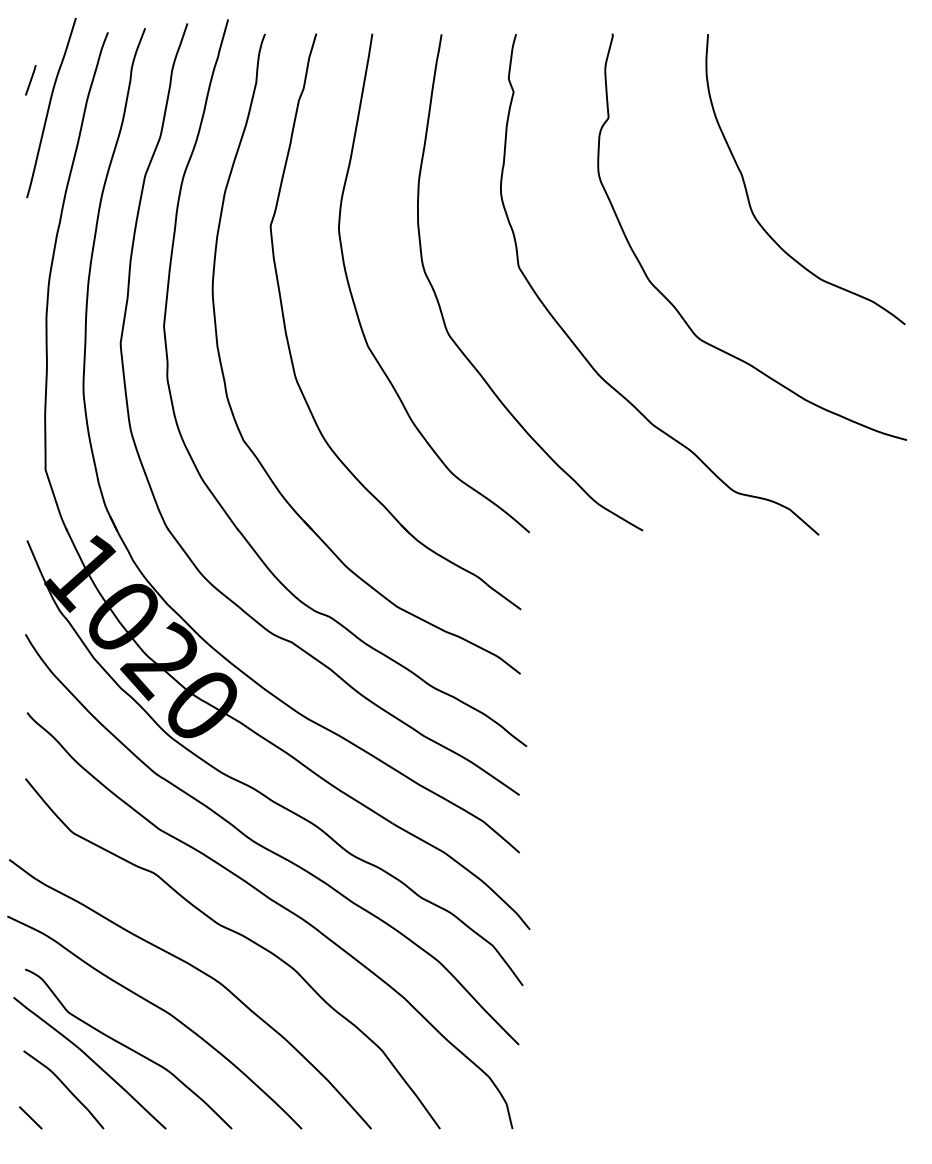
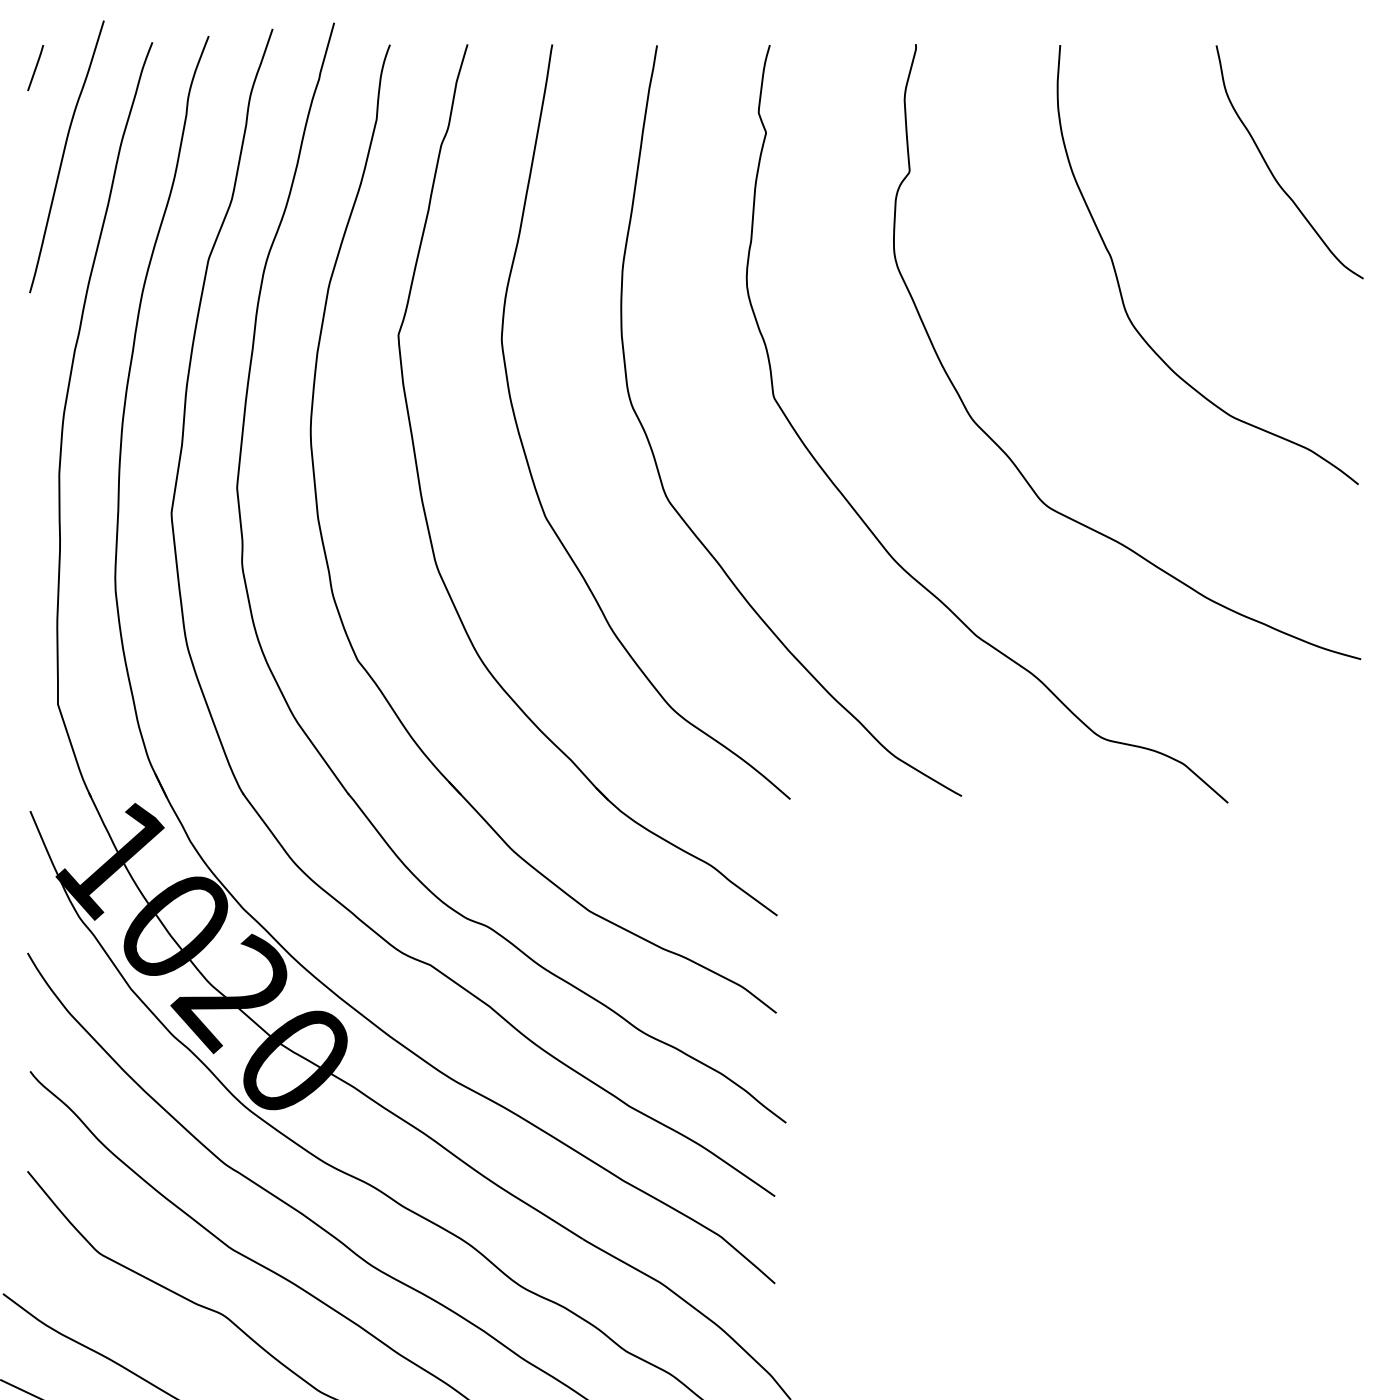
line: (30, 80) -> (35, 68), moved
curve: (848, 117) -> (1272, 171), added

